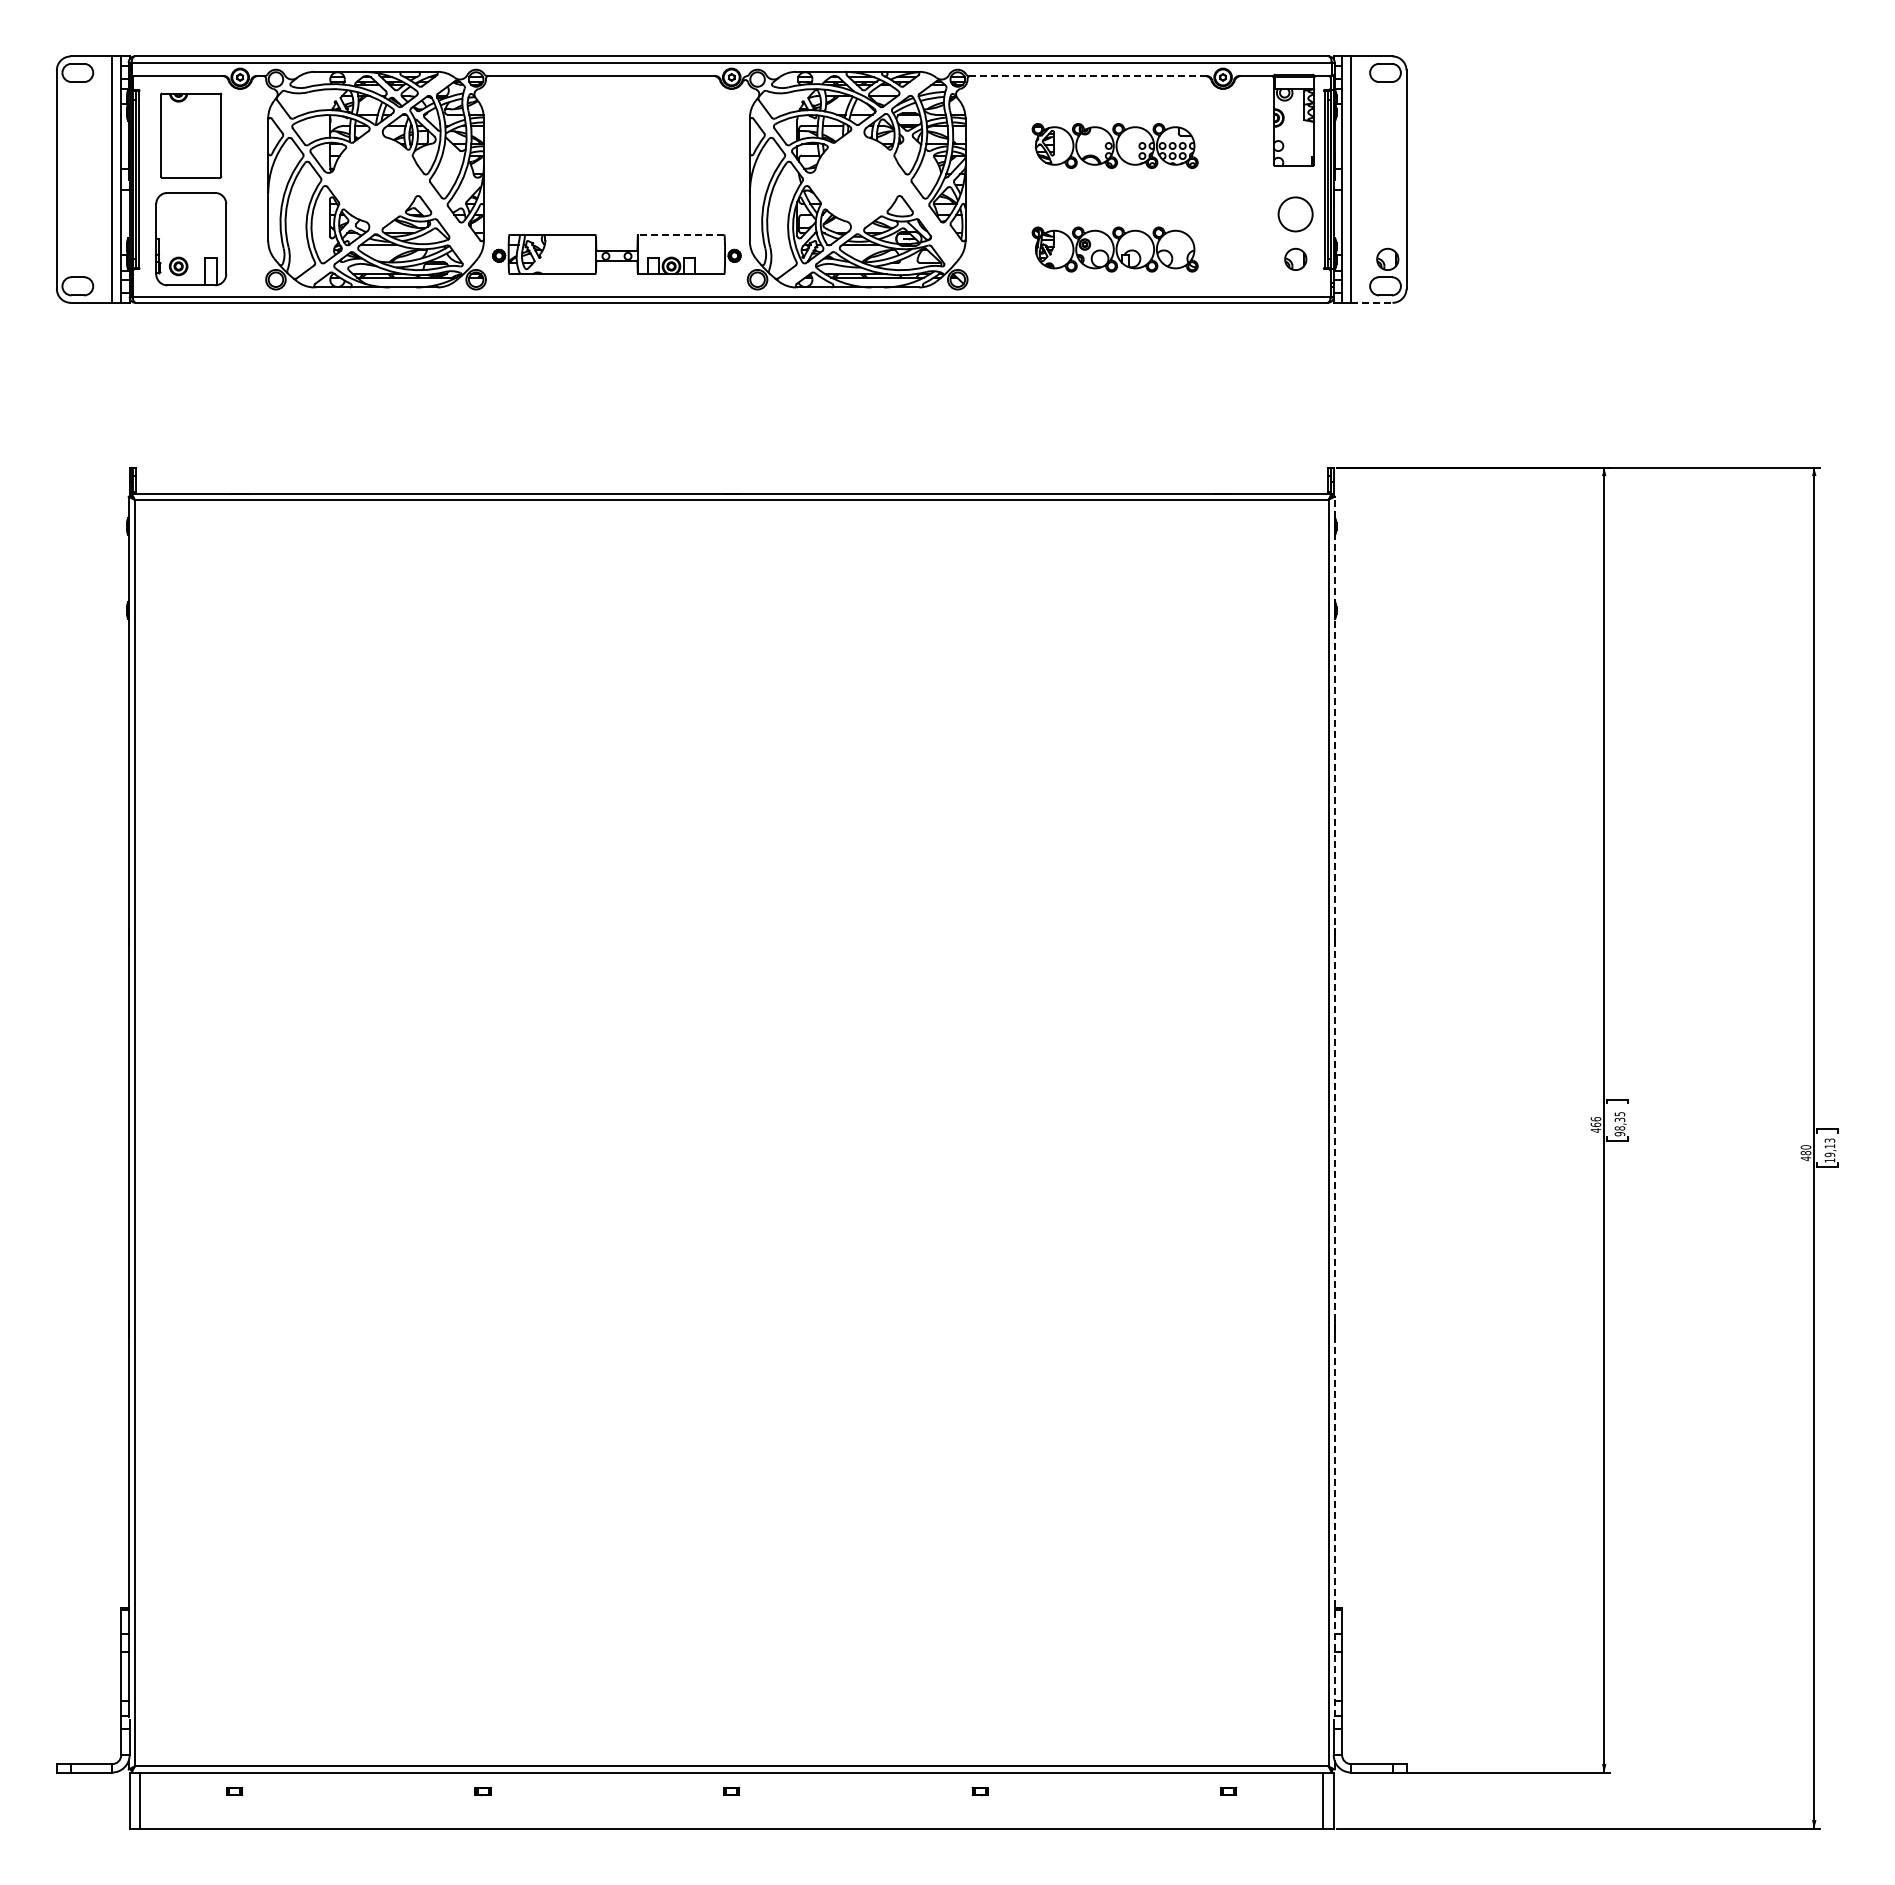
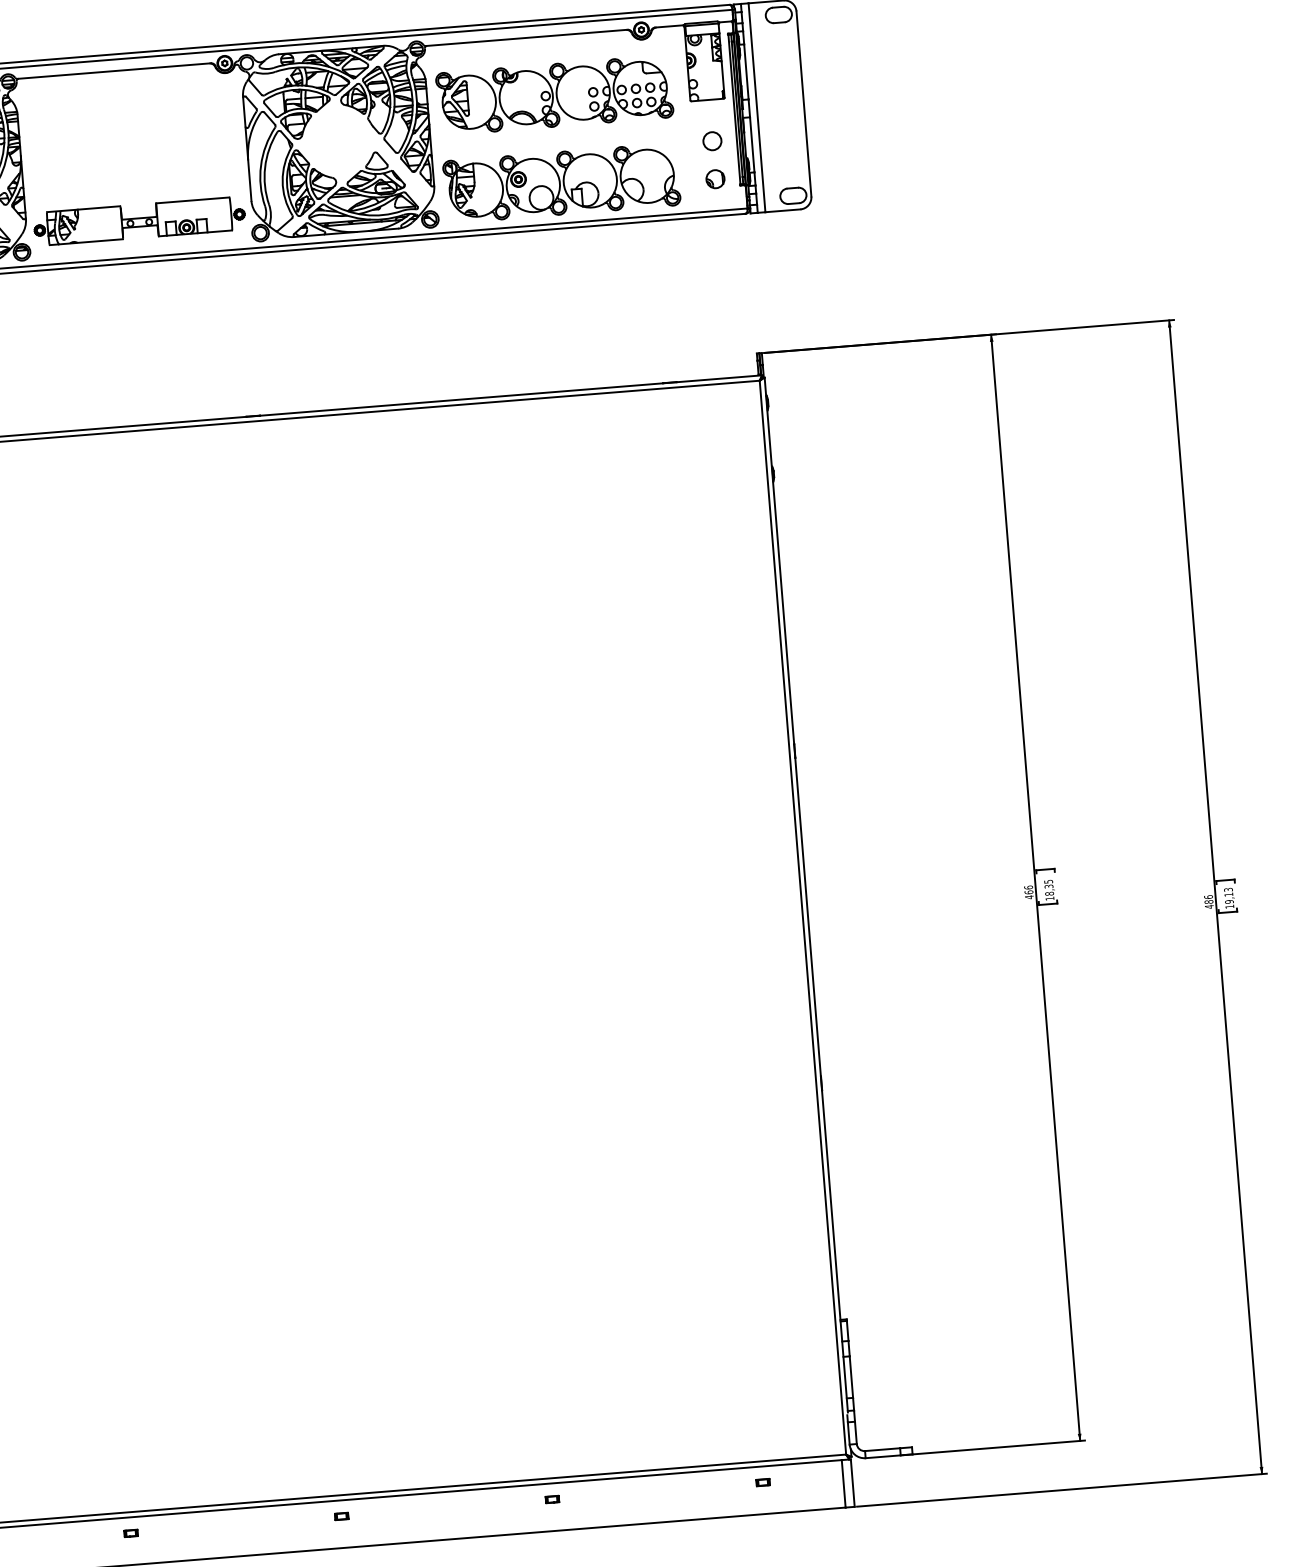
line: (1088, 76) -> (527, 38), dashed -> solid
part: (1114, 145) -> (554, 94), size x1.67
circle: (1295, 214) -> (712, 141), size x0.62
line: (681, 235) -> (193, 200), dashed -> solid
part: (1114, 249) -> (561, 183), size x1.67
part: (1387, 258) -> (793, 172), removed
line: (1371, 302) -> (782, 210), dashed -> solid
line: (1334, 1106) -> (806, 894), dashed -> solid
text: (1619, 1134) -> (1049, 898), 98,35 -> 18,35
text: (1805, 1147) -> (1208, 897), 480 -> 486

